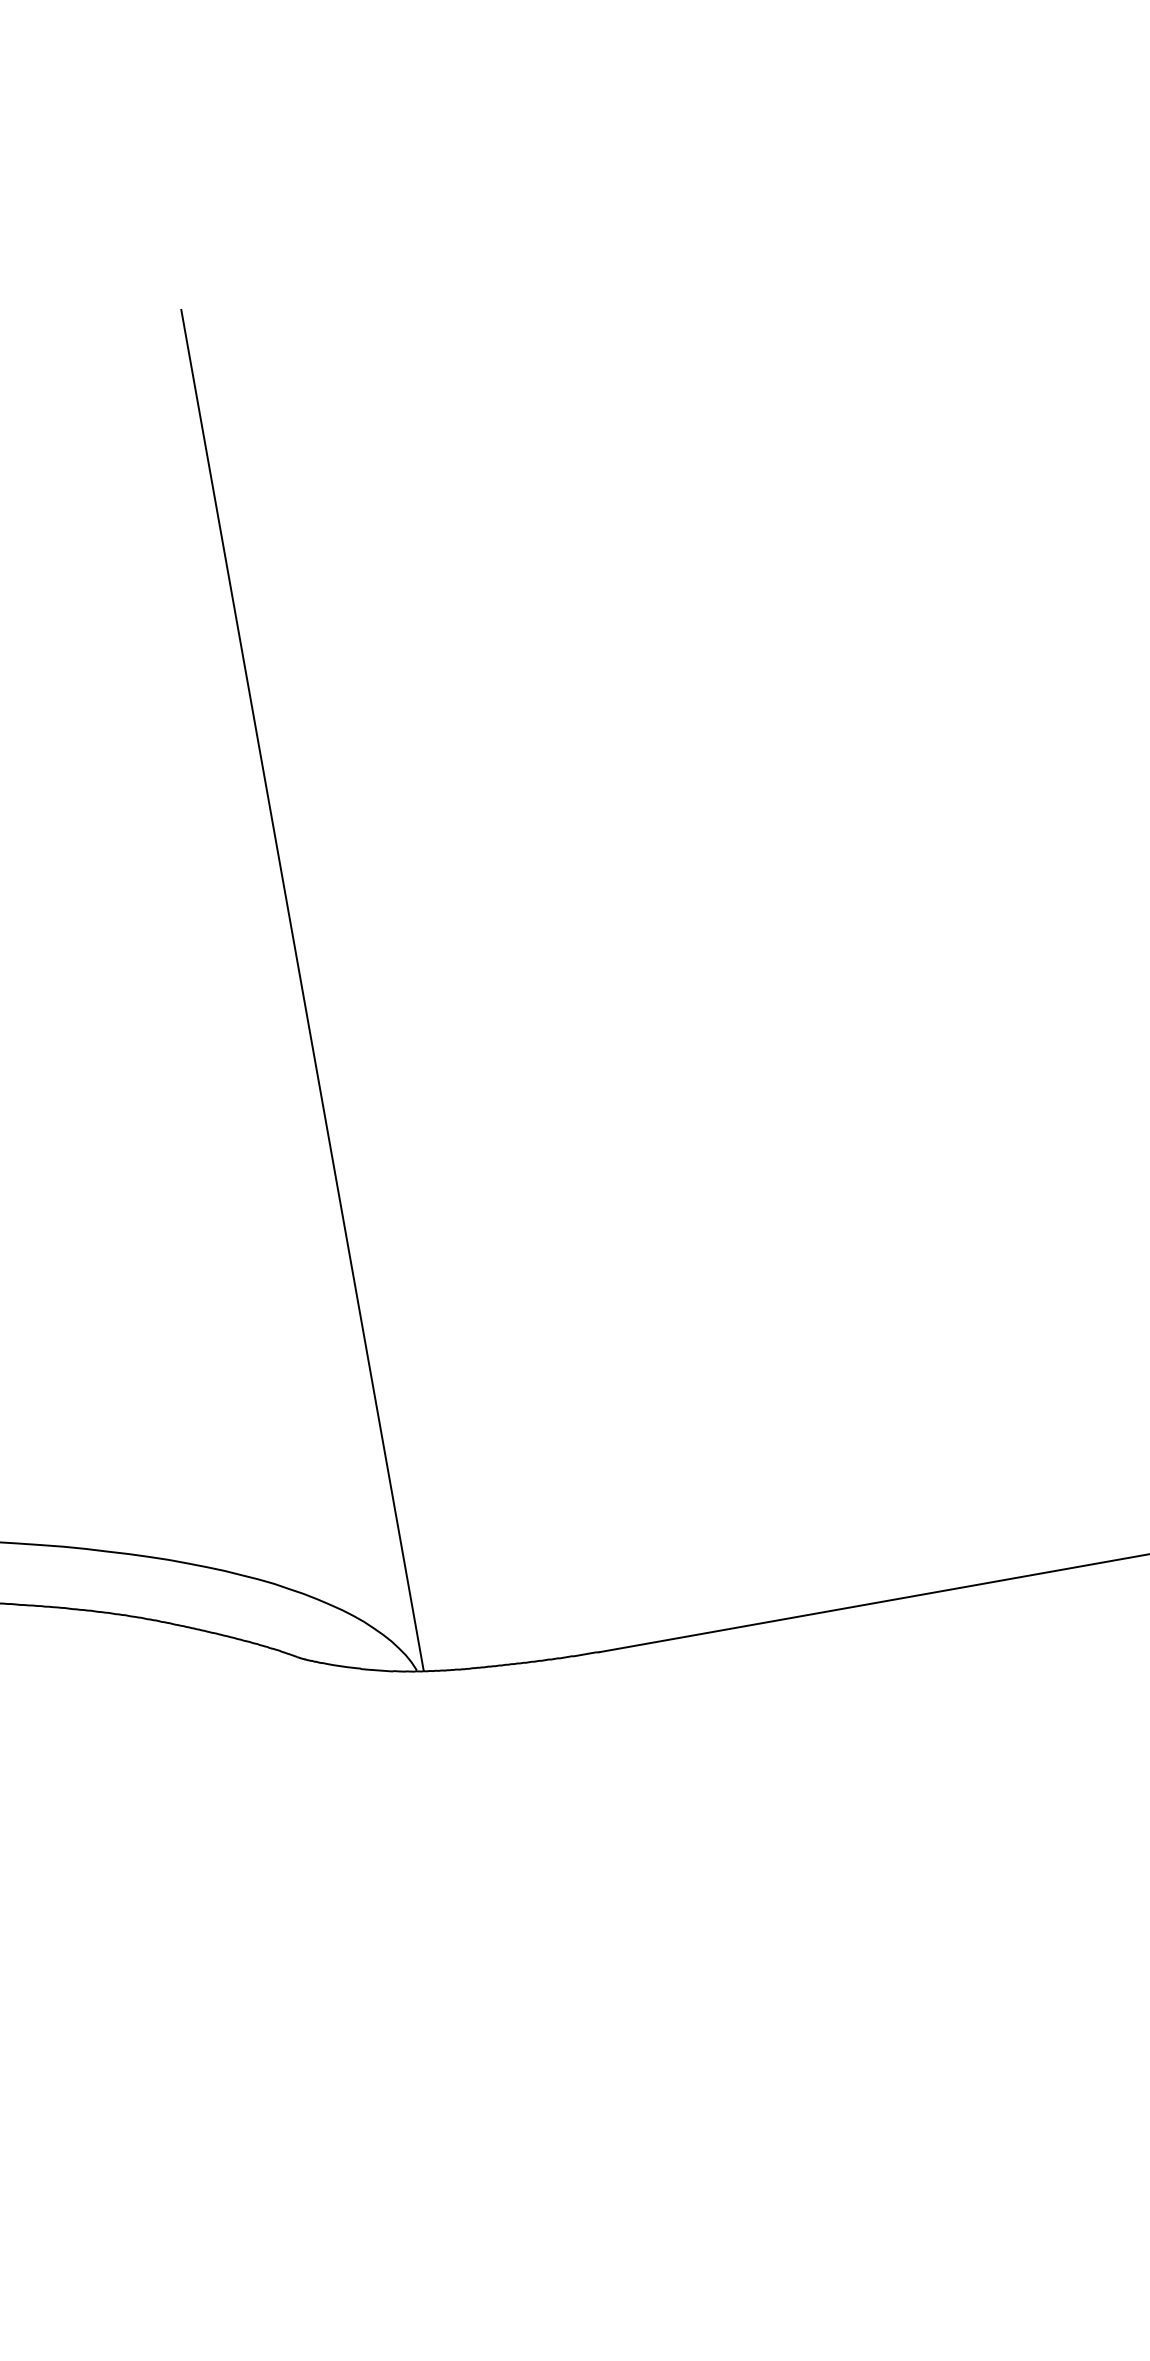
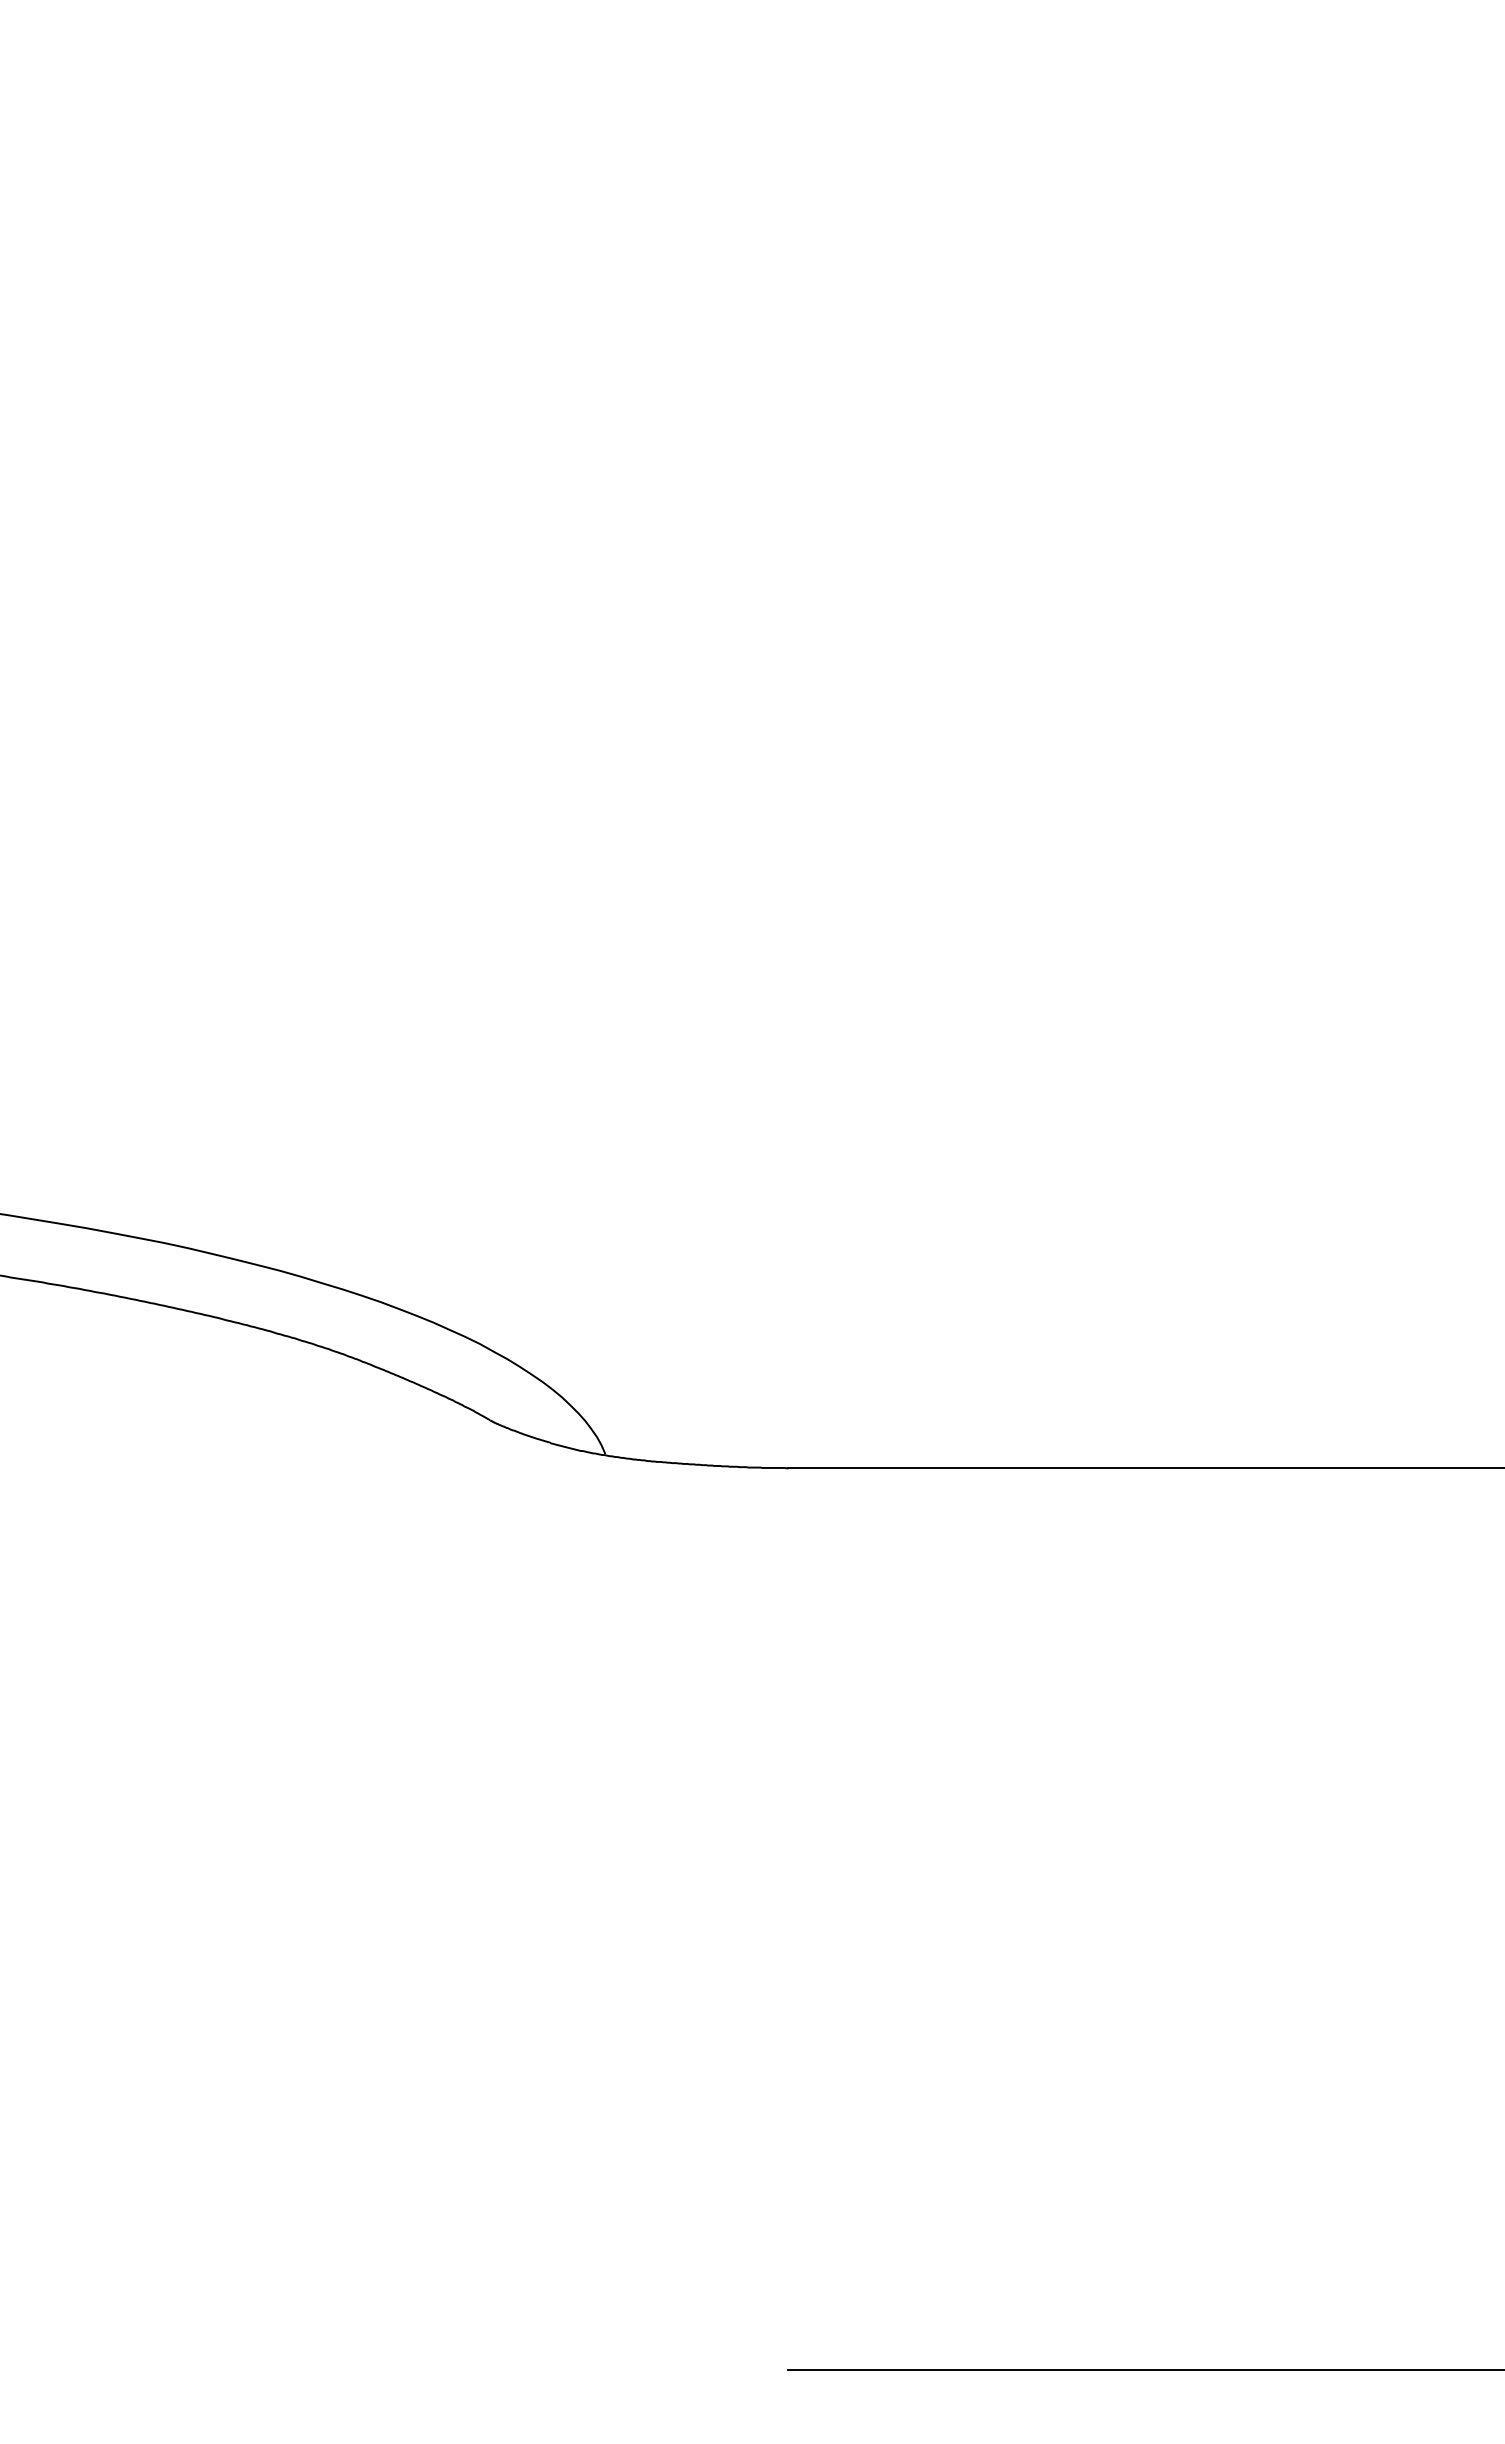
line: (302, 990) -> (612, 764), removed

